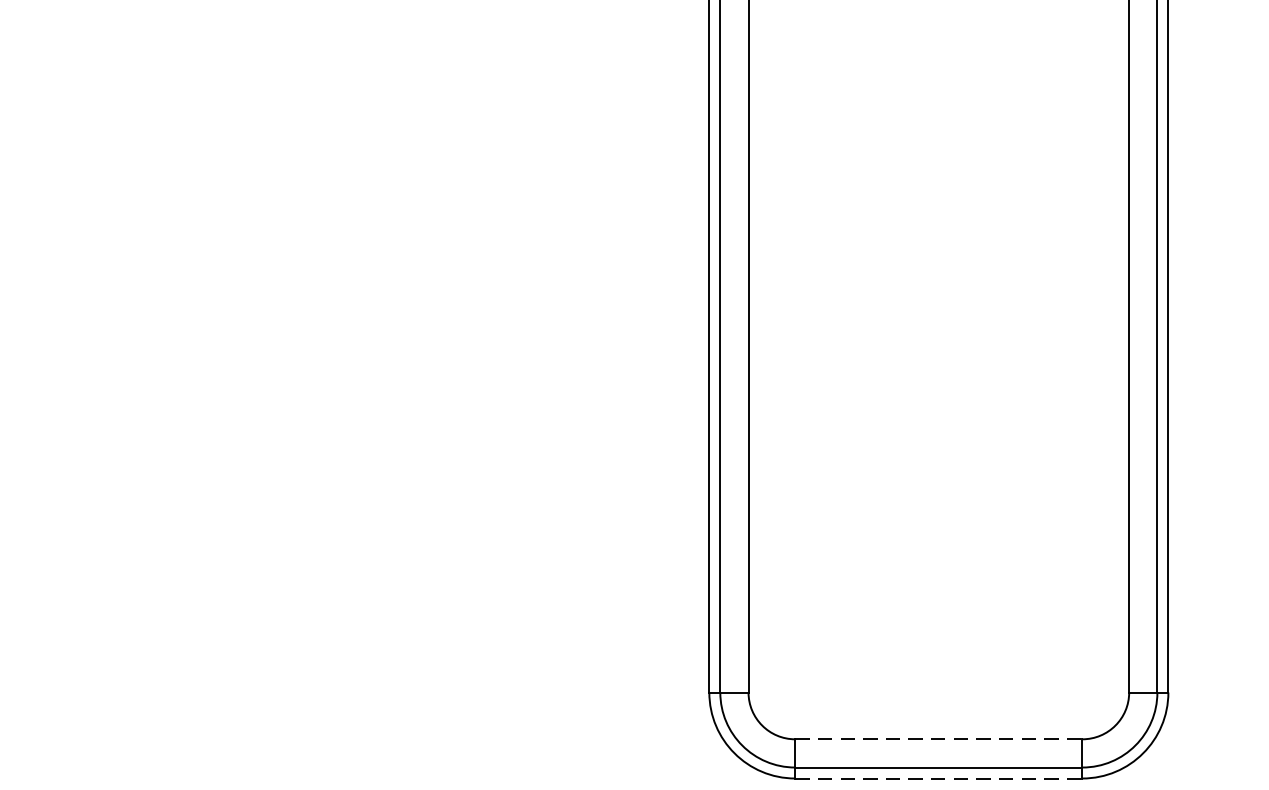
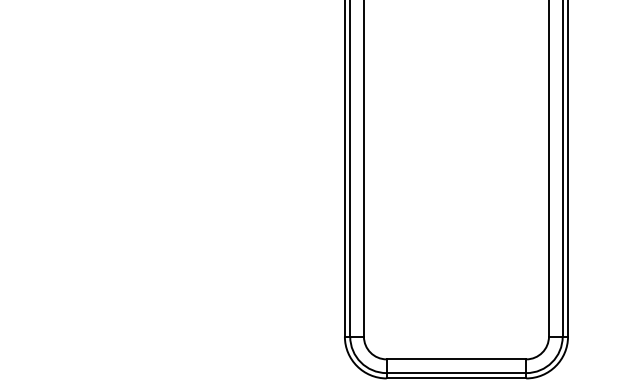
line: (938, 739) -> (456, 359), dashed -> solid
line: (938, 778) -> (456, 378), dashed -> solid

